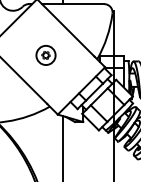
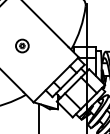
part: (45, 55) -> (21, 46), size x0.7

